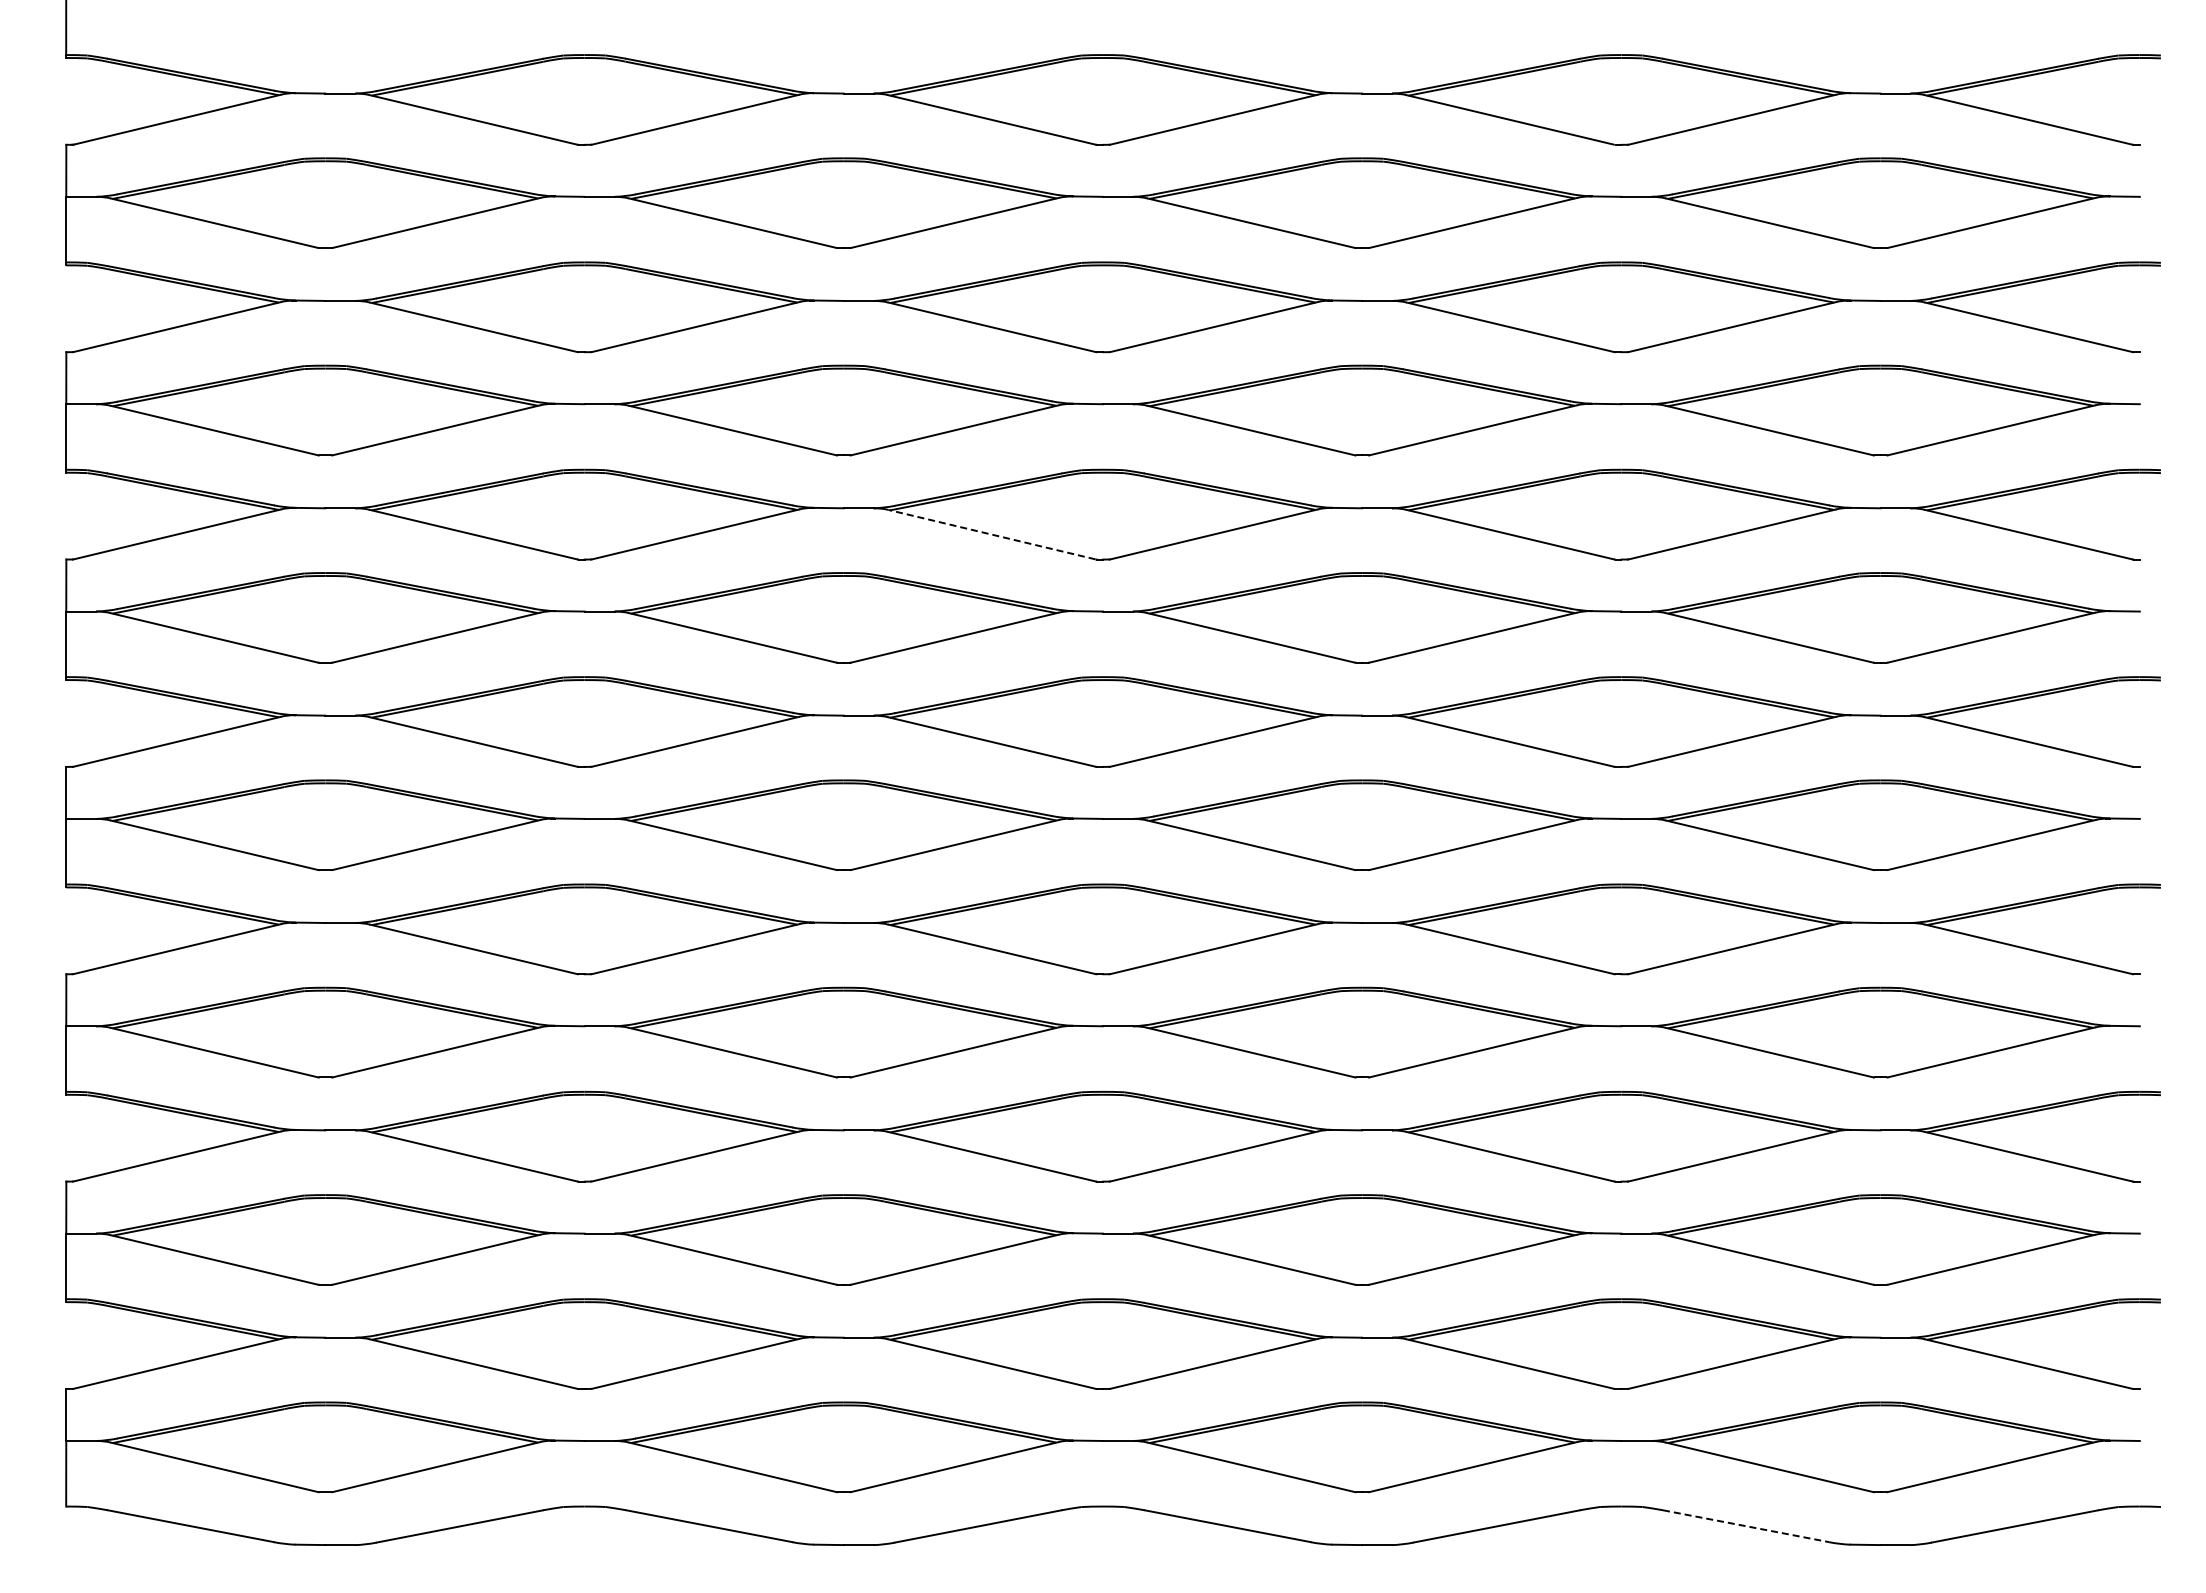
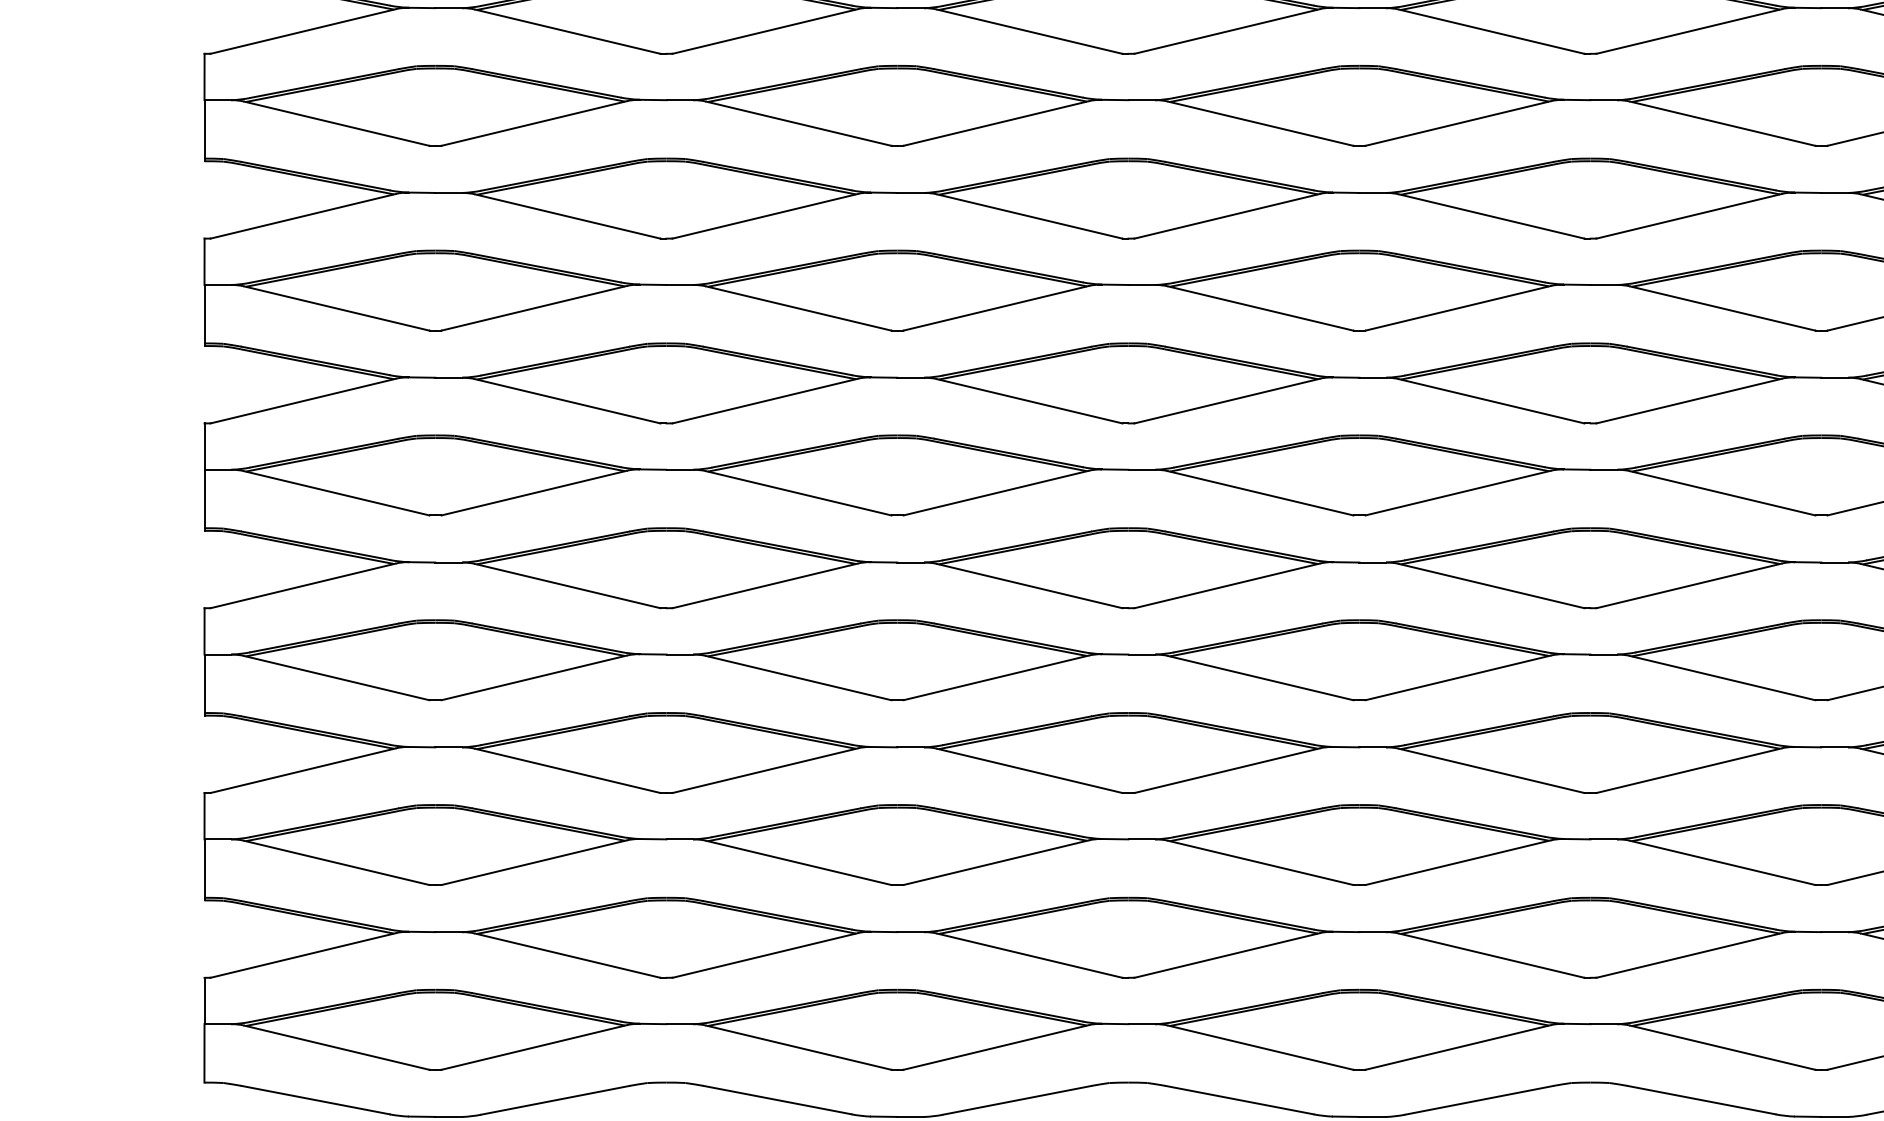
line: (991, 534) -> (1029, 216), dashed -> solid
line: (1746, 1526) -> (1701, 1100), dashed -> solid

